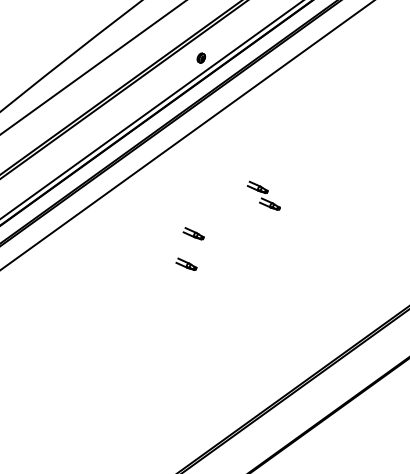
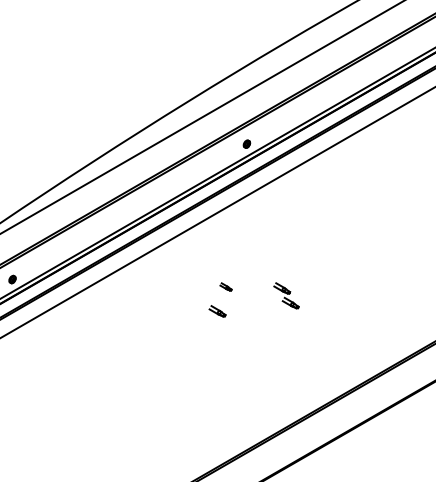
part: (263, 195) -> (286, 295), moved
part: (192, 233) -> (225, 286), size x0.7

